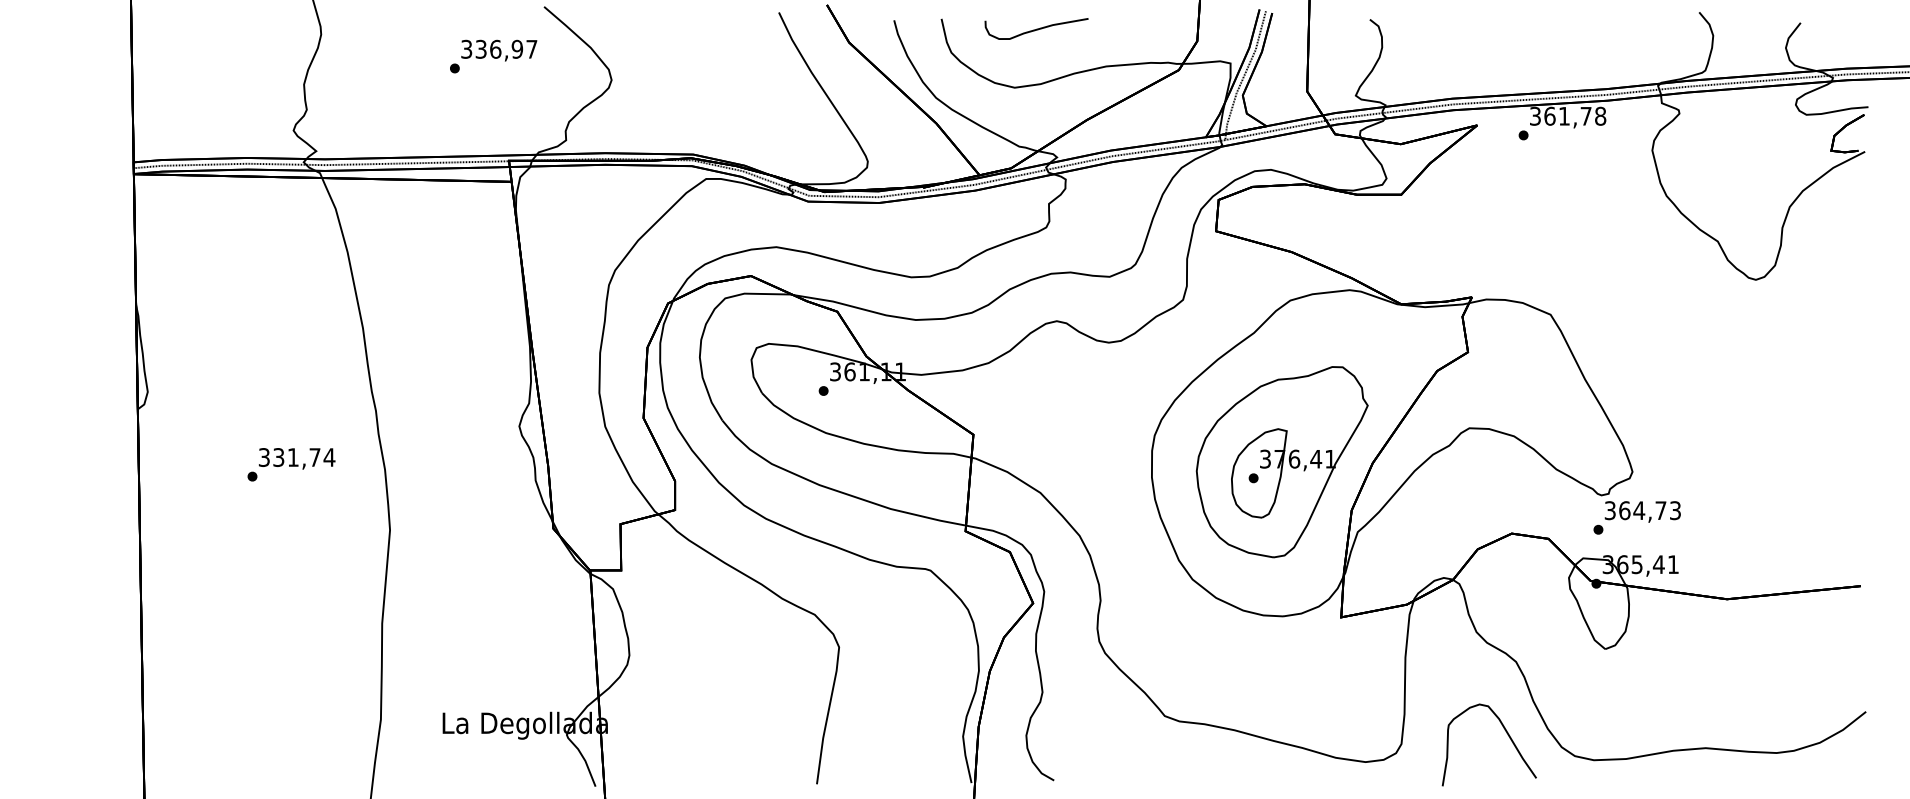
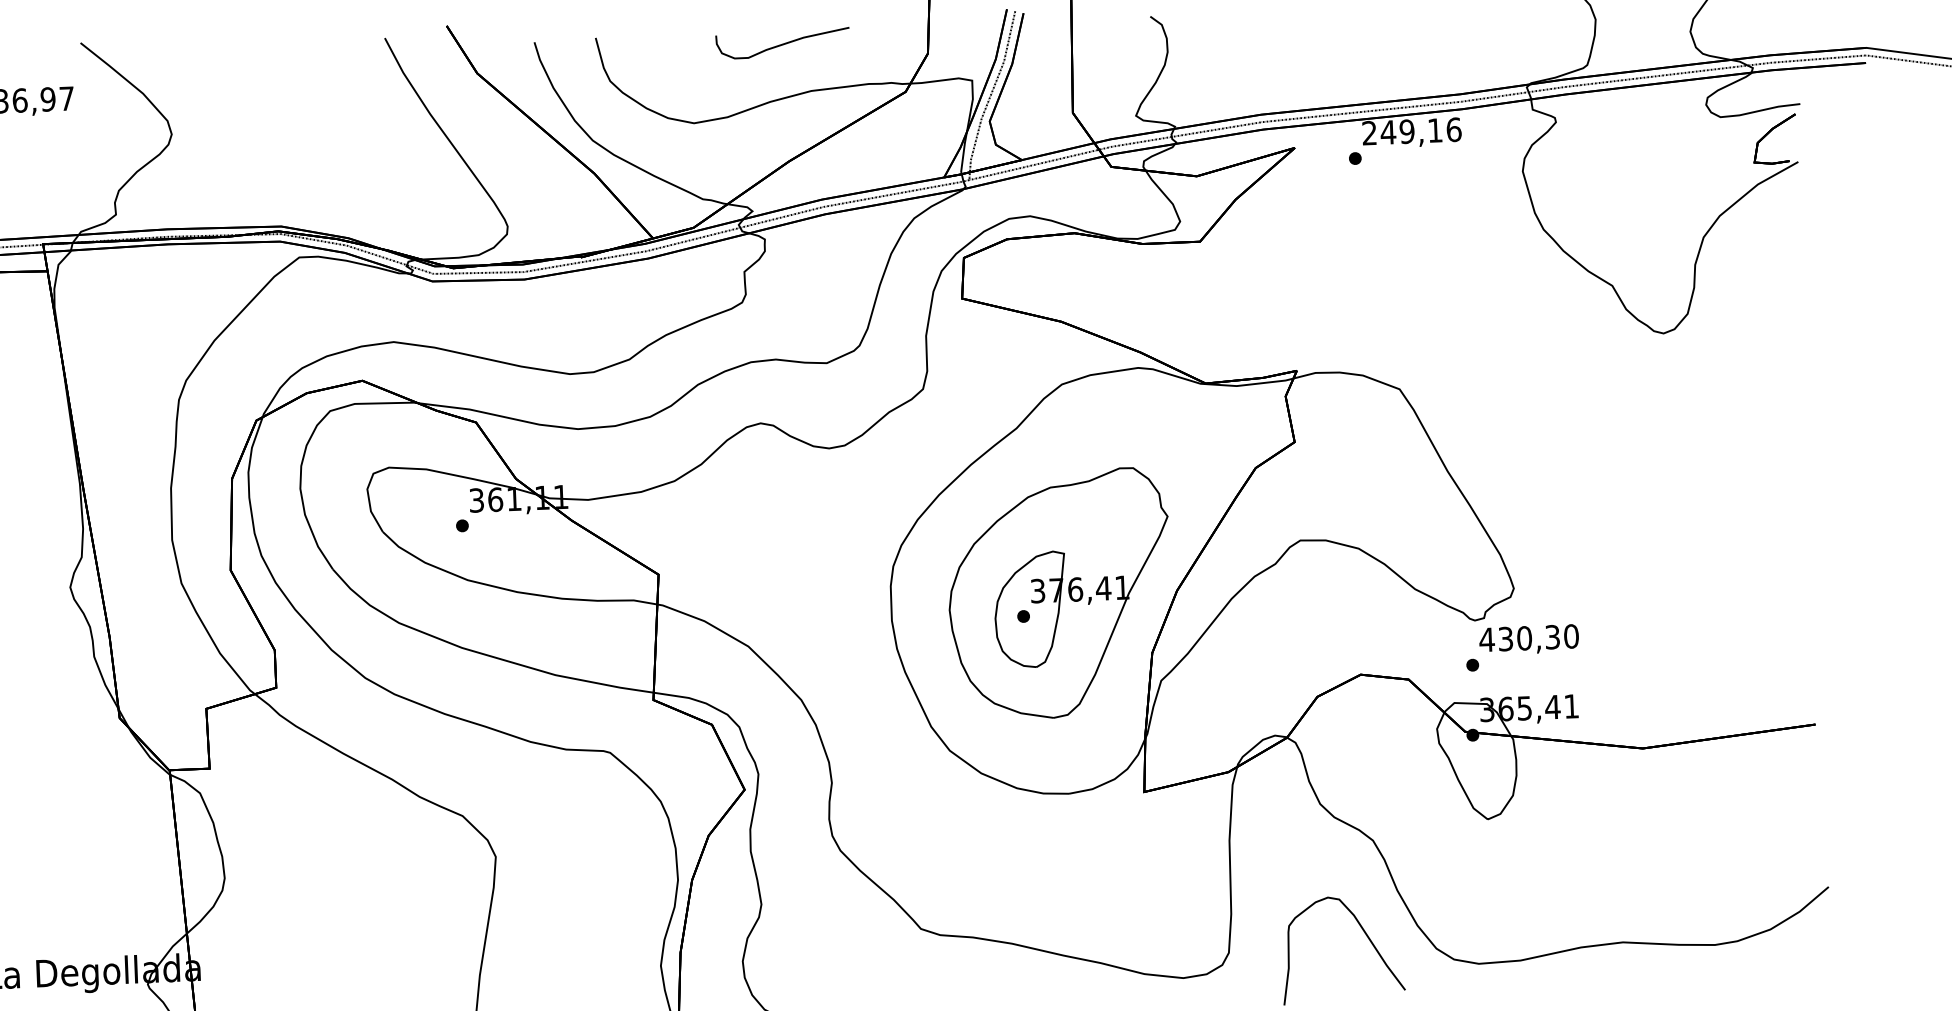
curve: (1036, 28) -> (782, 42), moved
text: (1568, 115) -> (1412, 130), 361,78 -> 249,16
text: (1642, 510) -> (1528, 637), 364,73 -> 430,30

